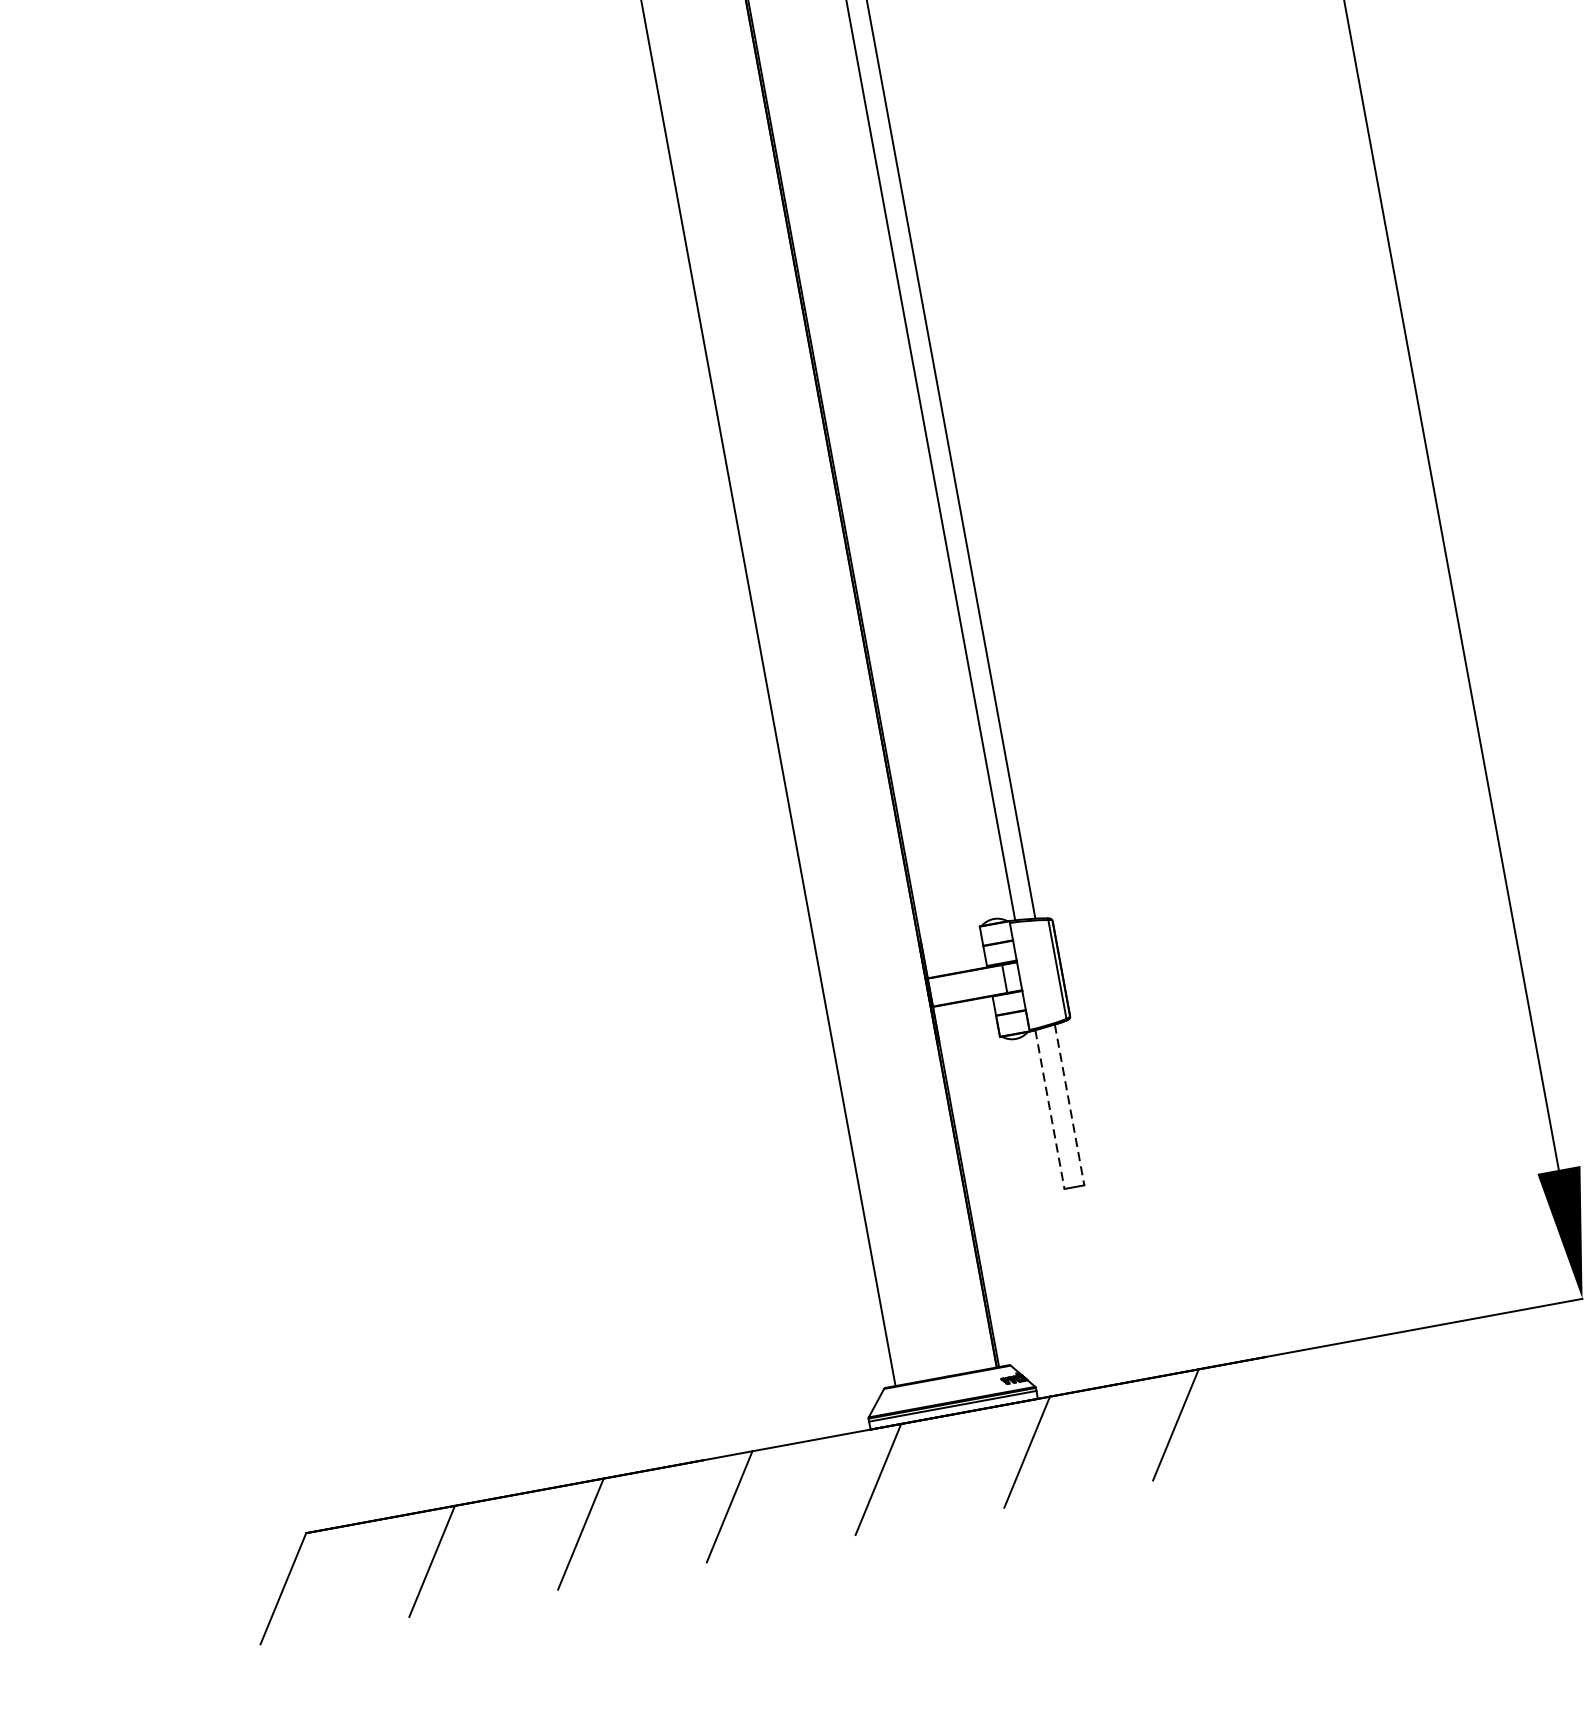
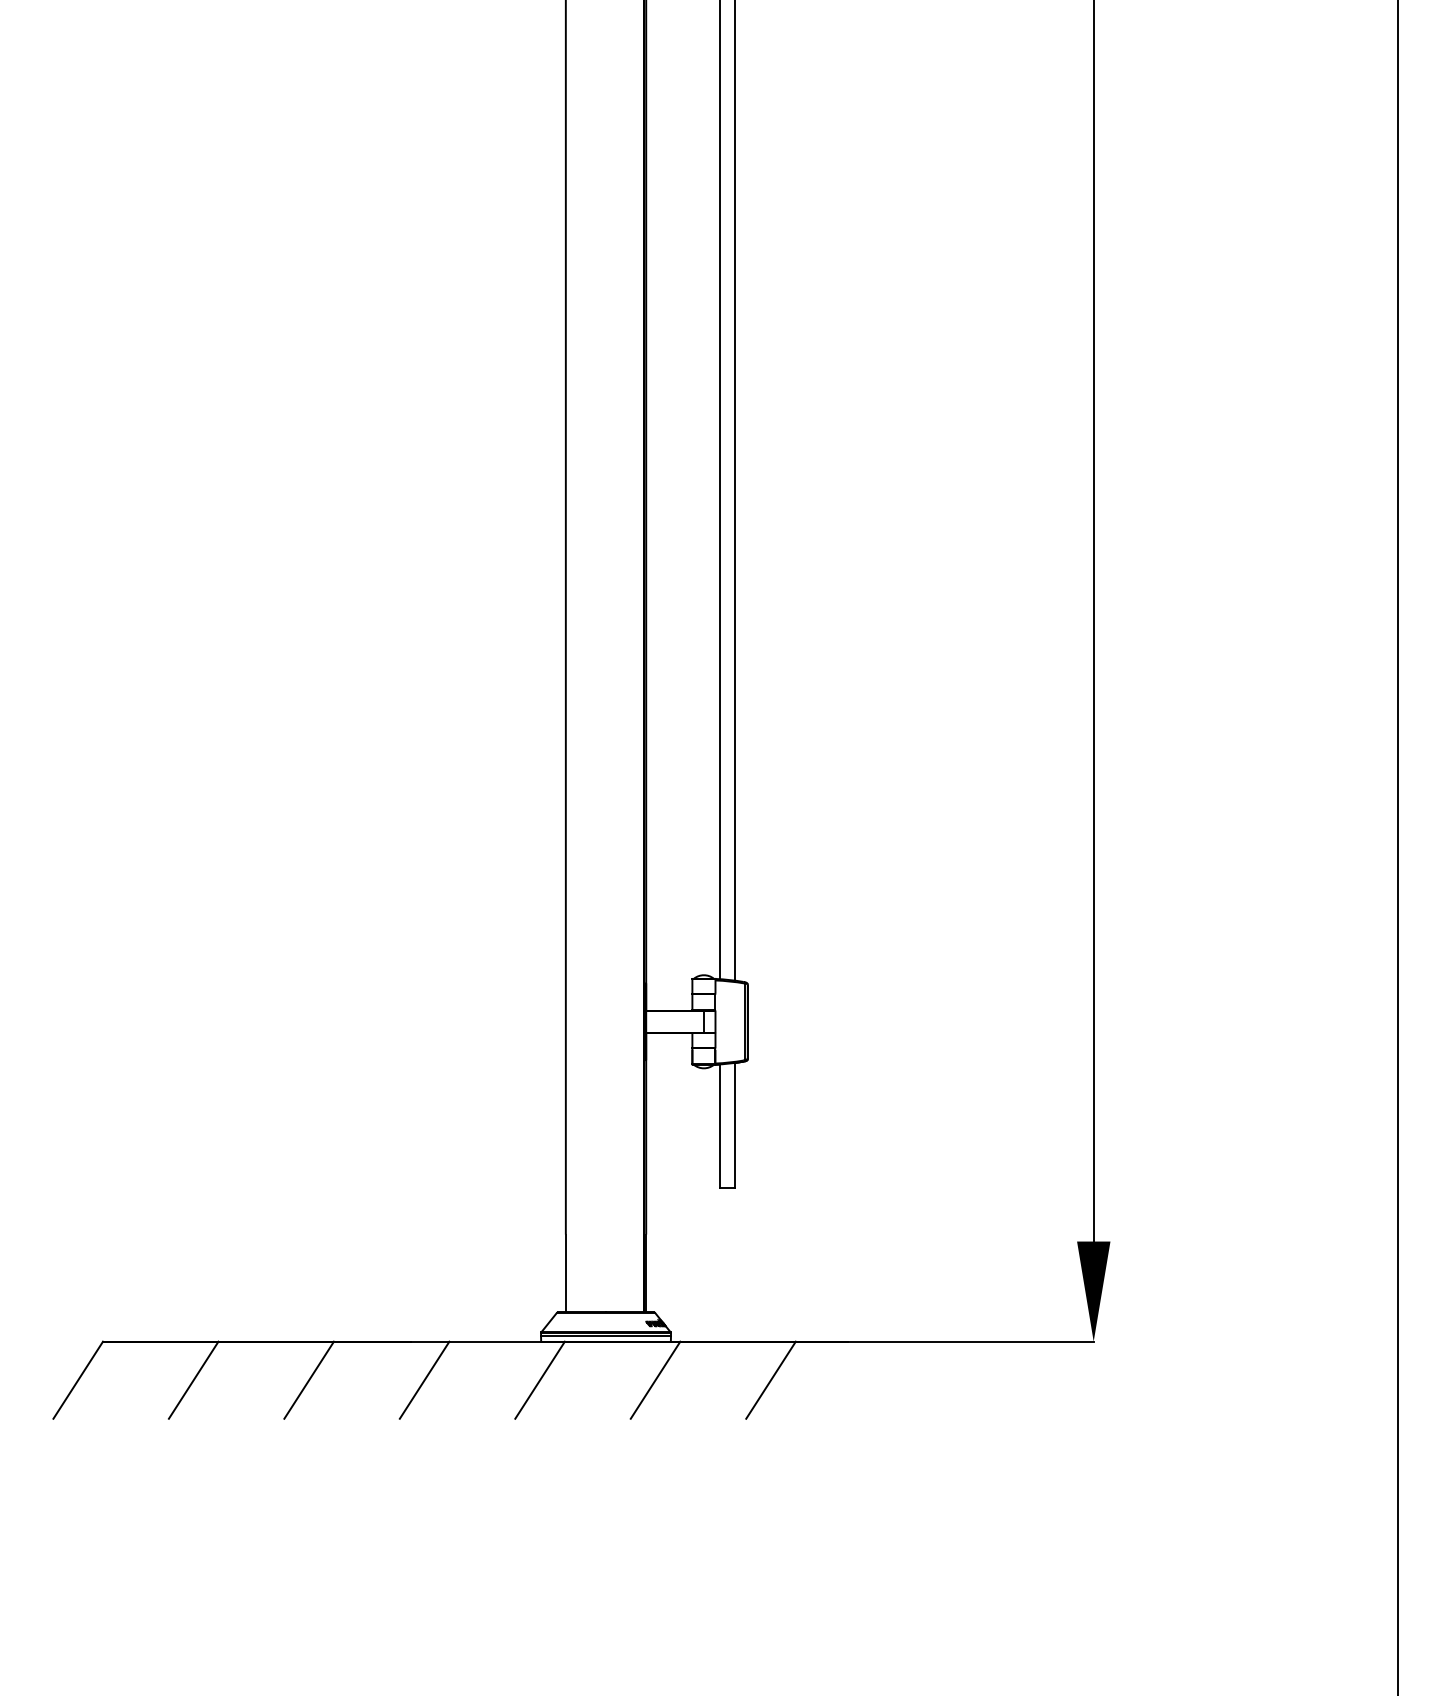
line: (1069, 1105) -> (735, 1125), dashed -> solid
line: (1049, 1110) -> (719, 1126), dashed -> solid

